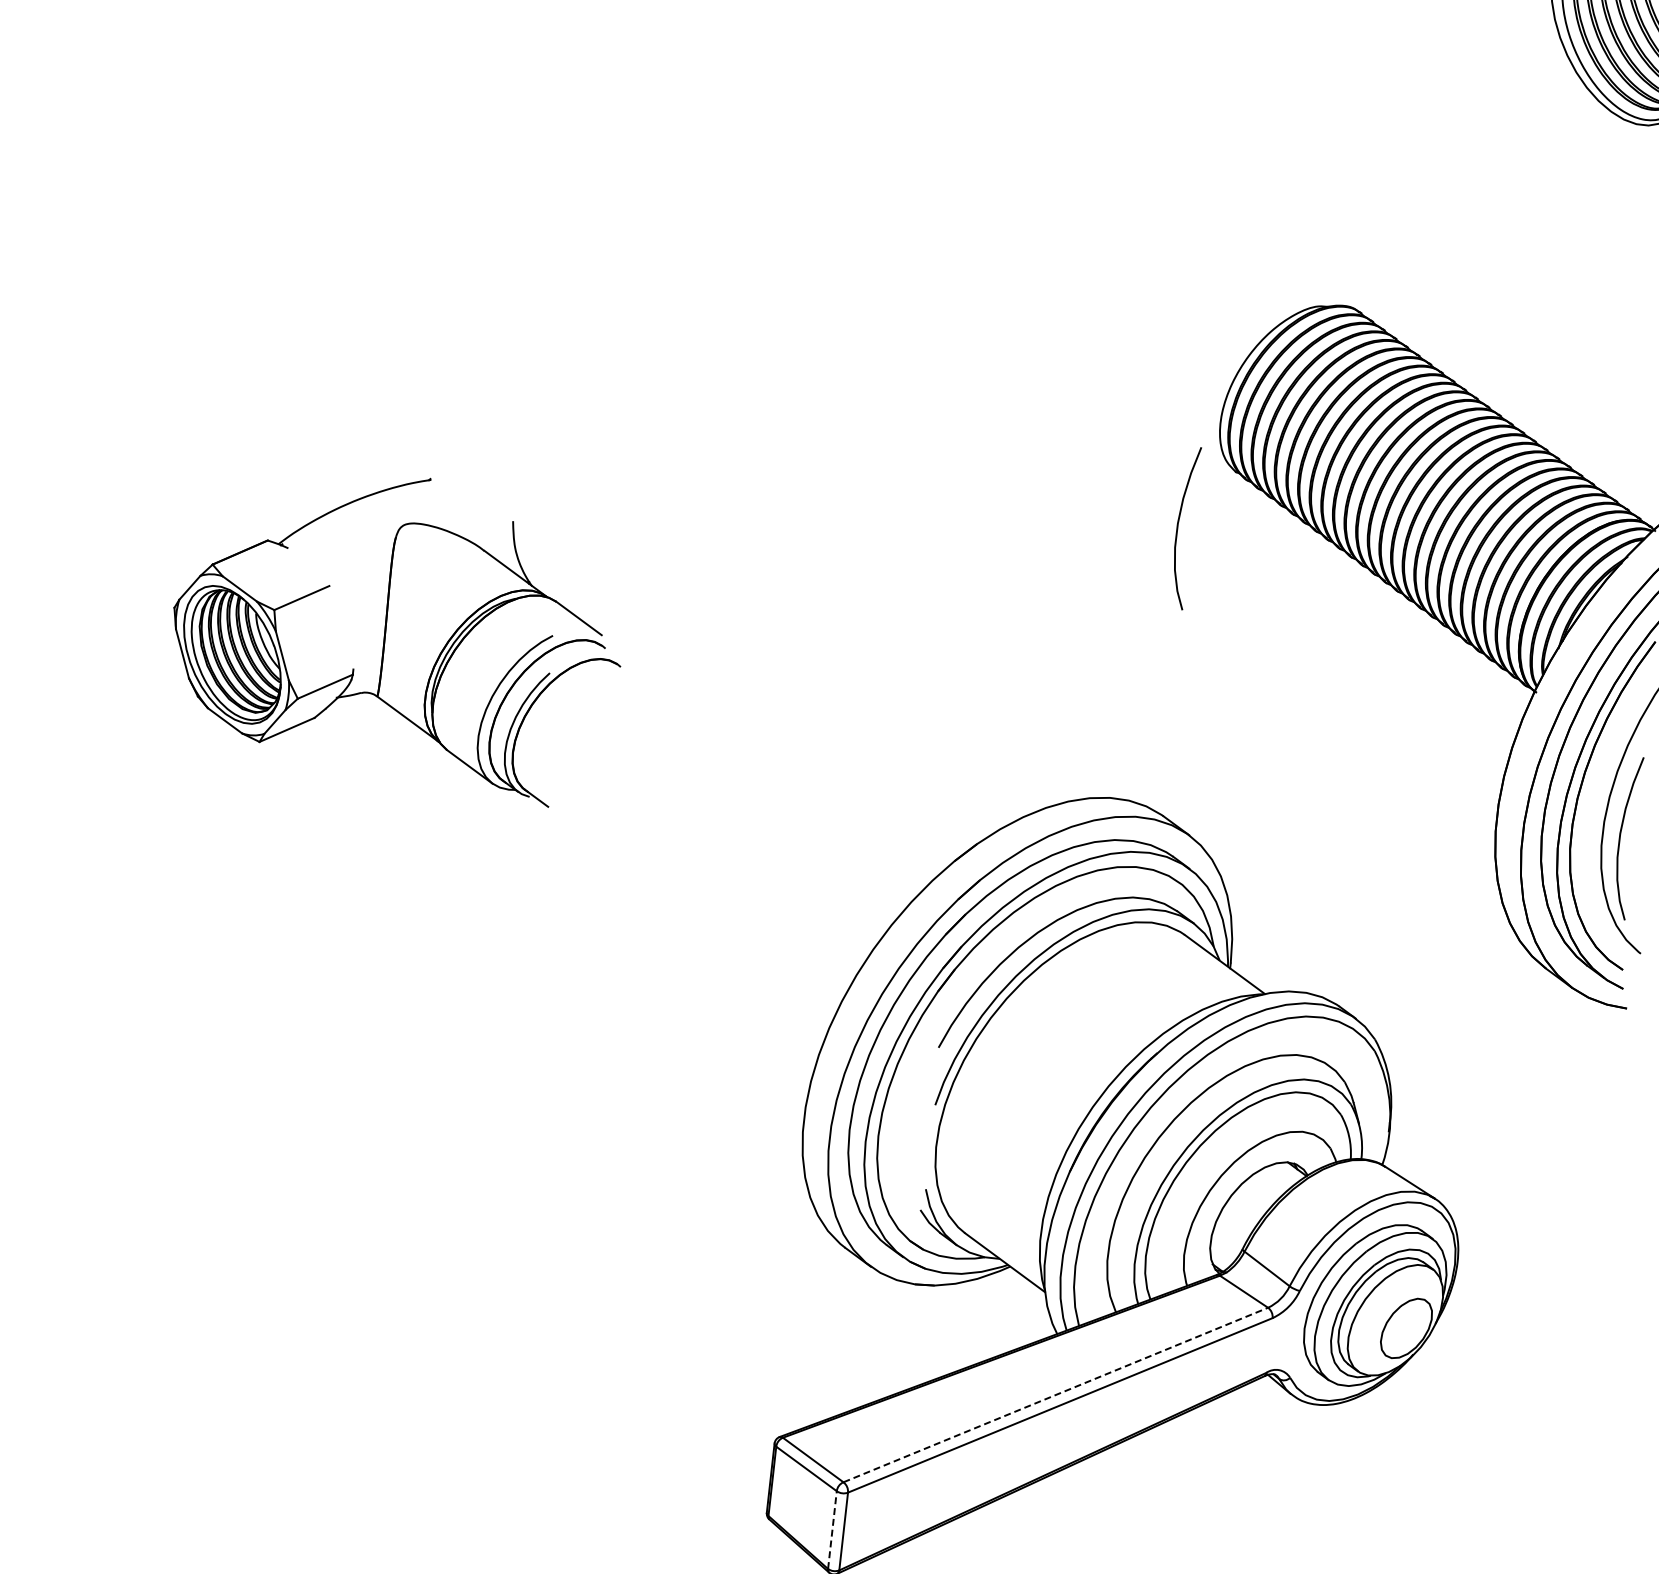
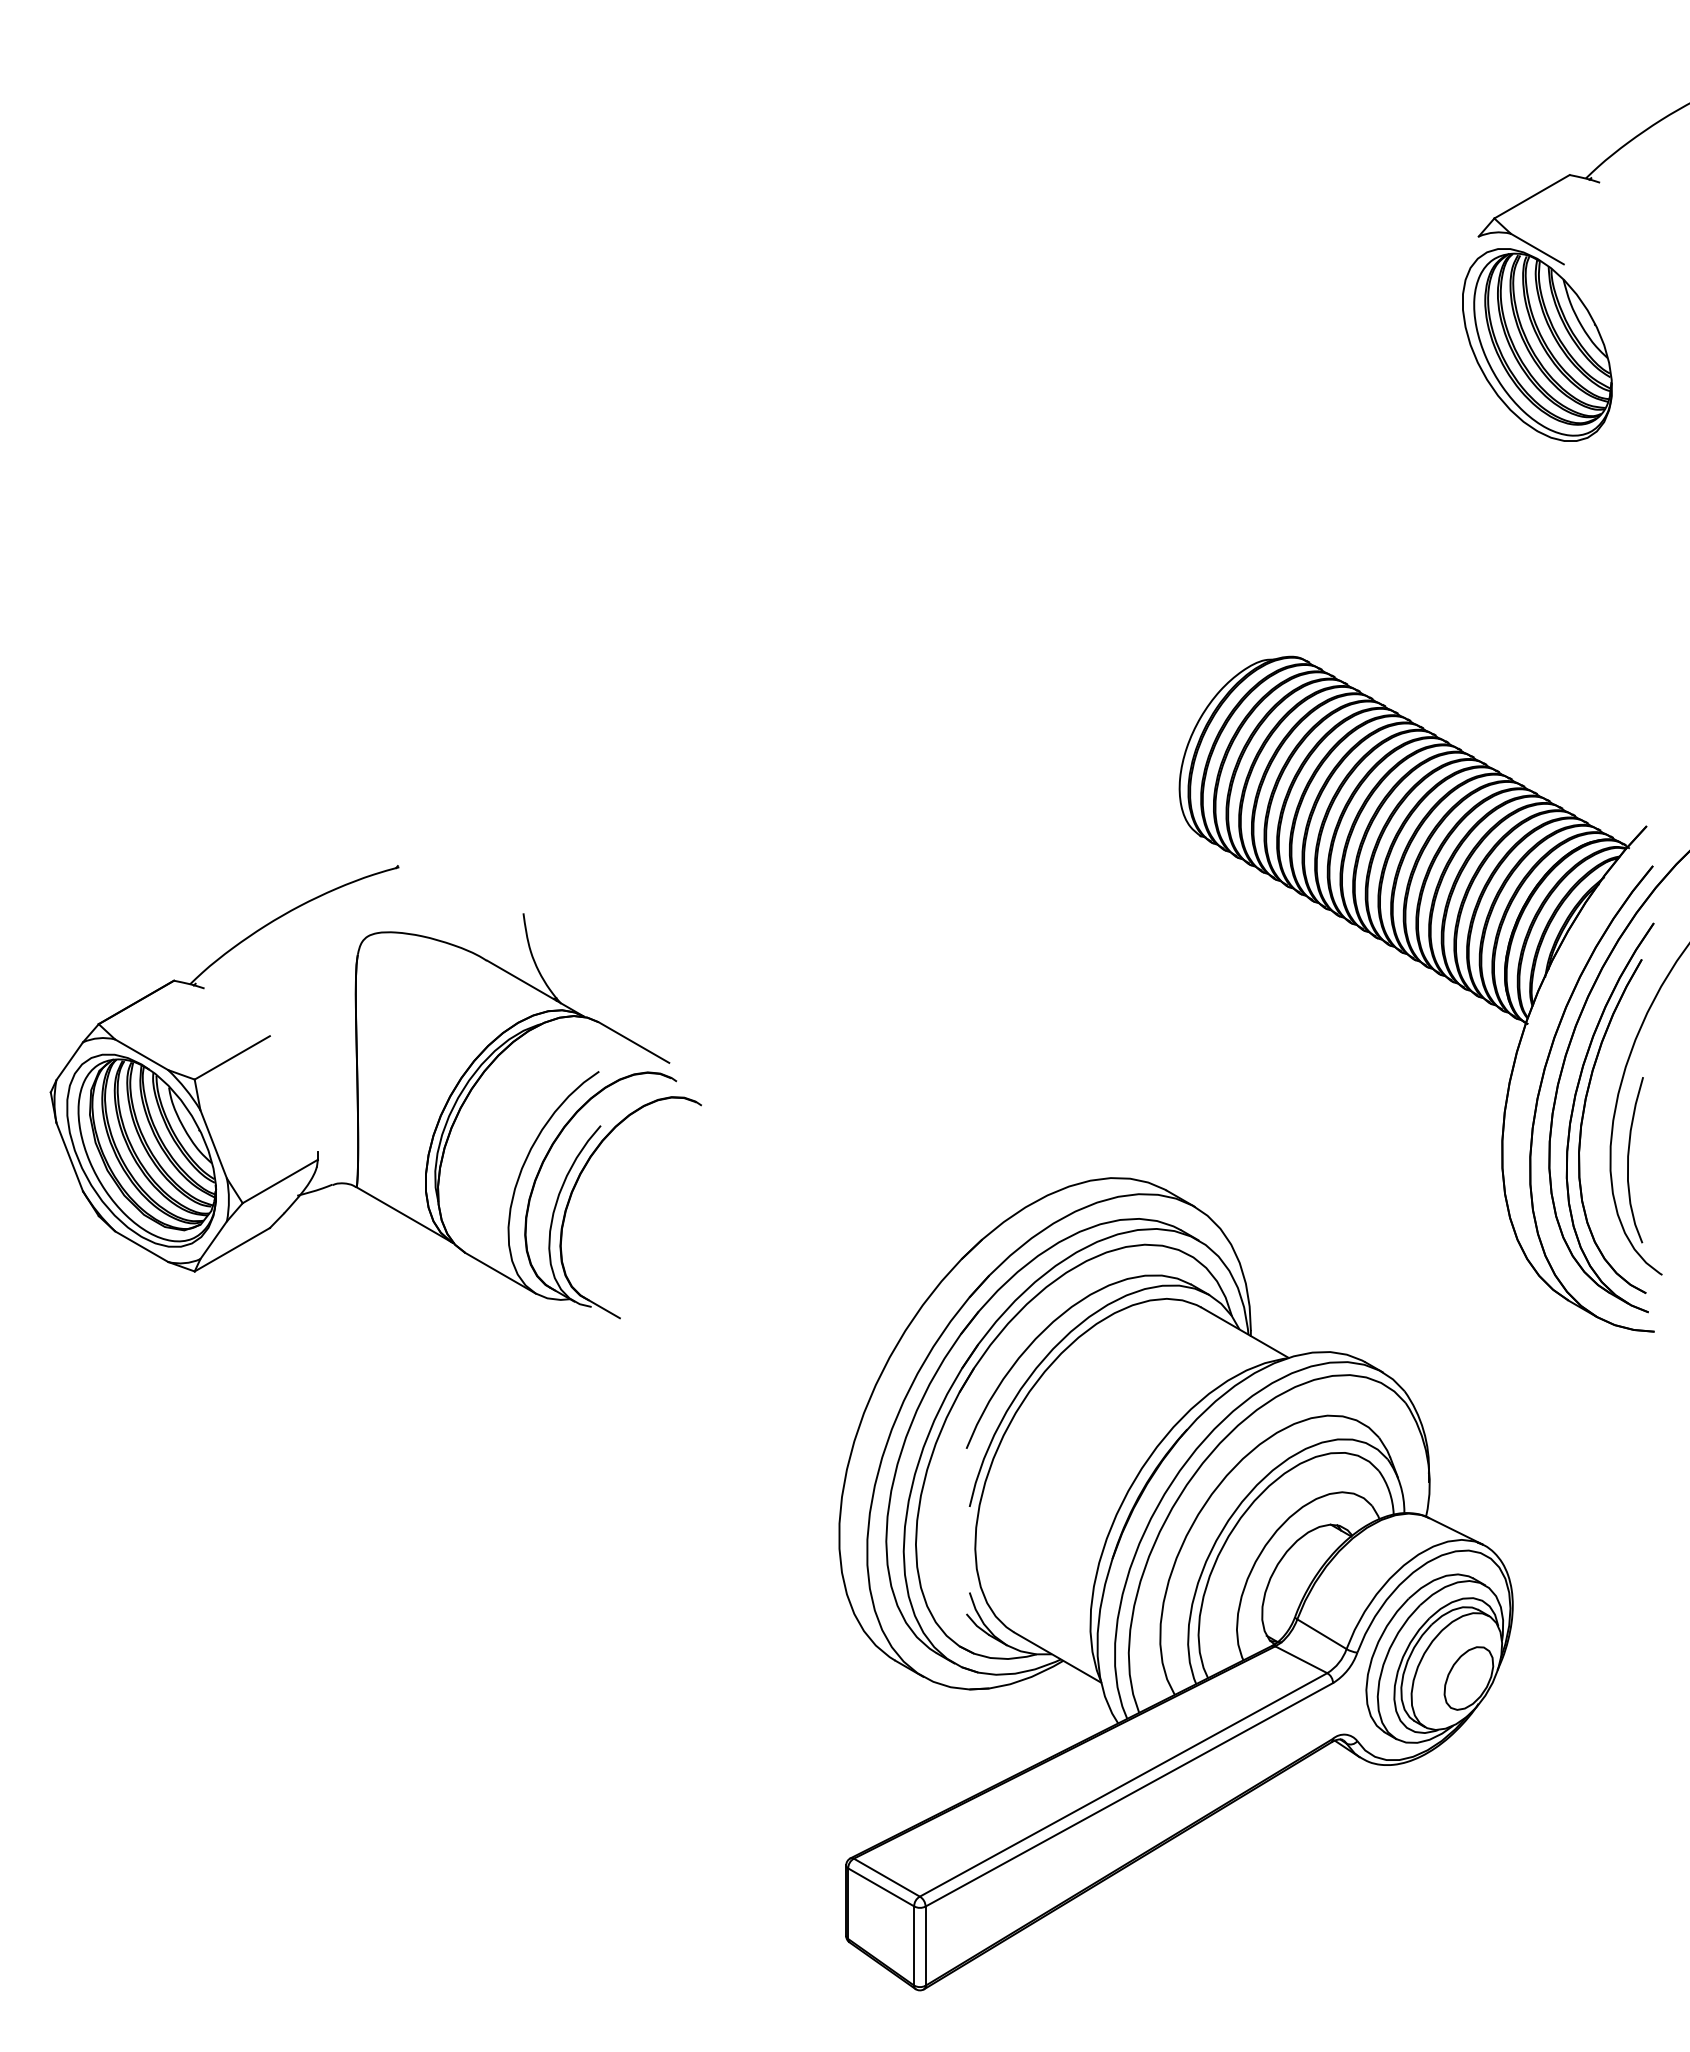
curve: (1177, 527) -> (1148, 898), removed
part: (397, 632) -> (375, 1092), size x1.43
line: (1056, 1394) -> (1124, 1784), dashed -> solid
line: (832, 1529) -> (914, 1945), dashed -> solid

